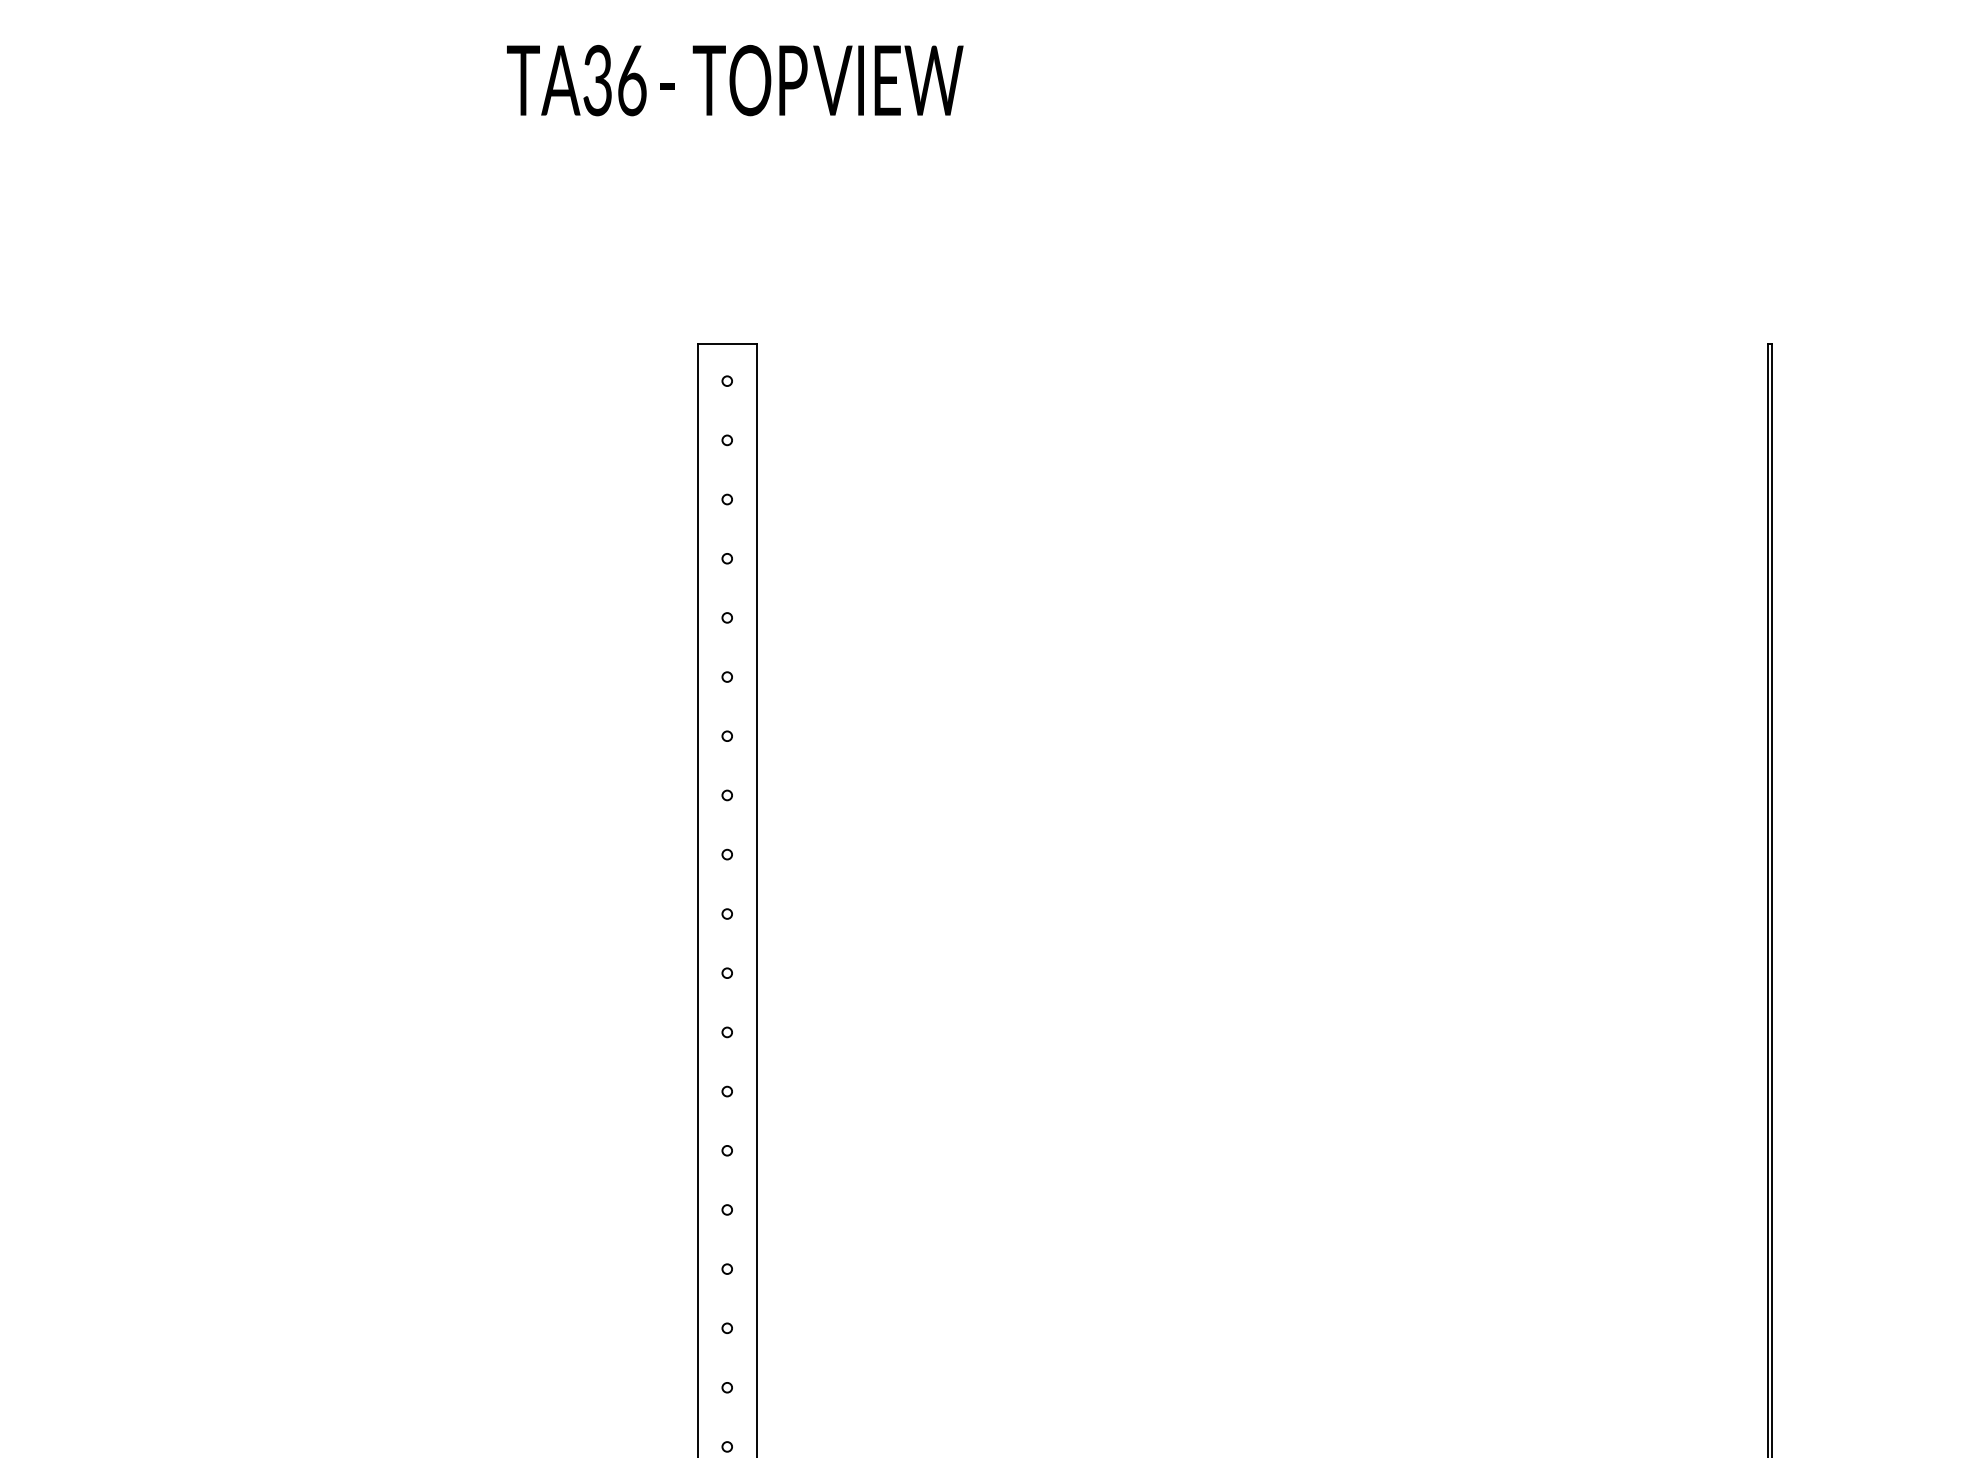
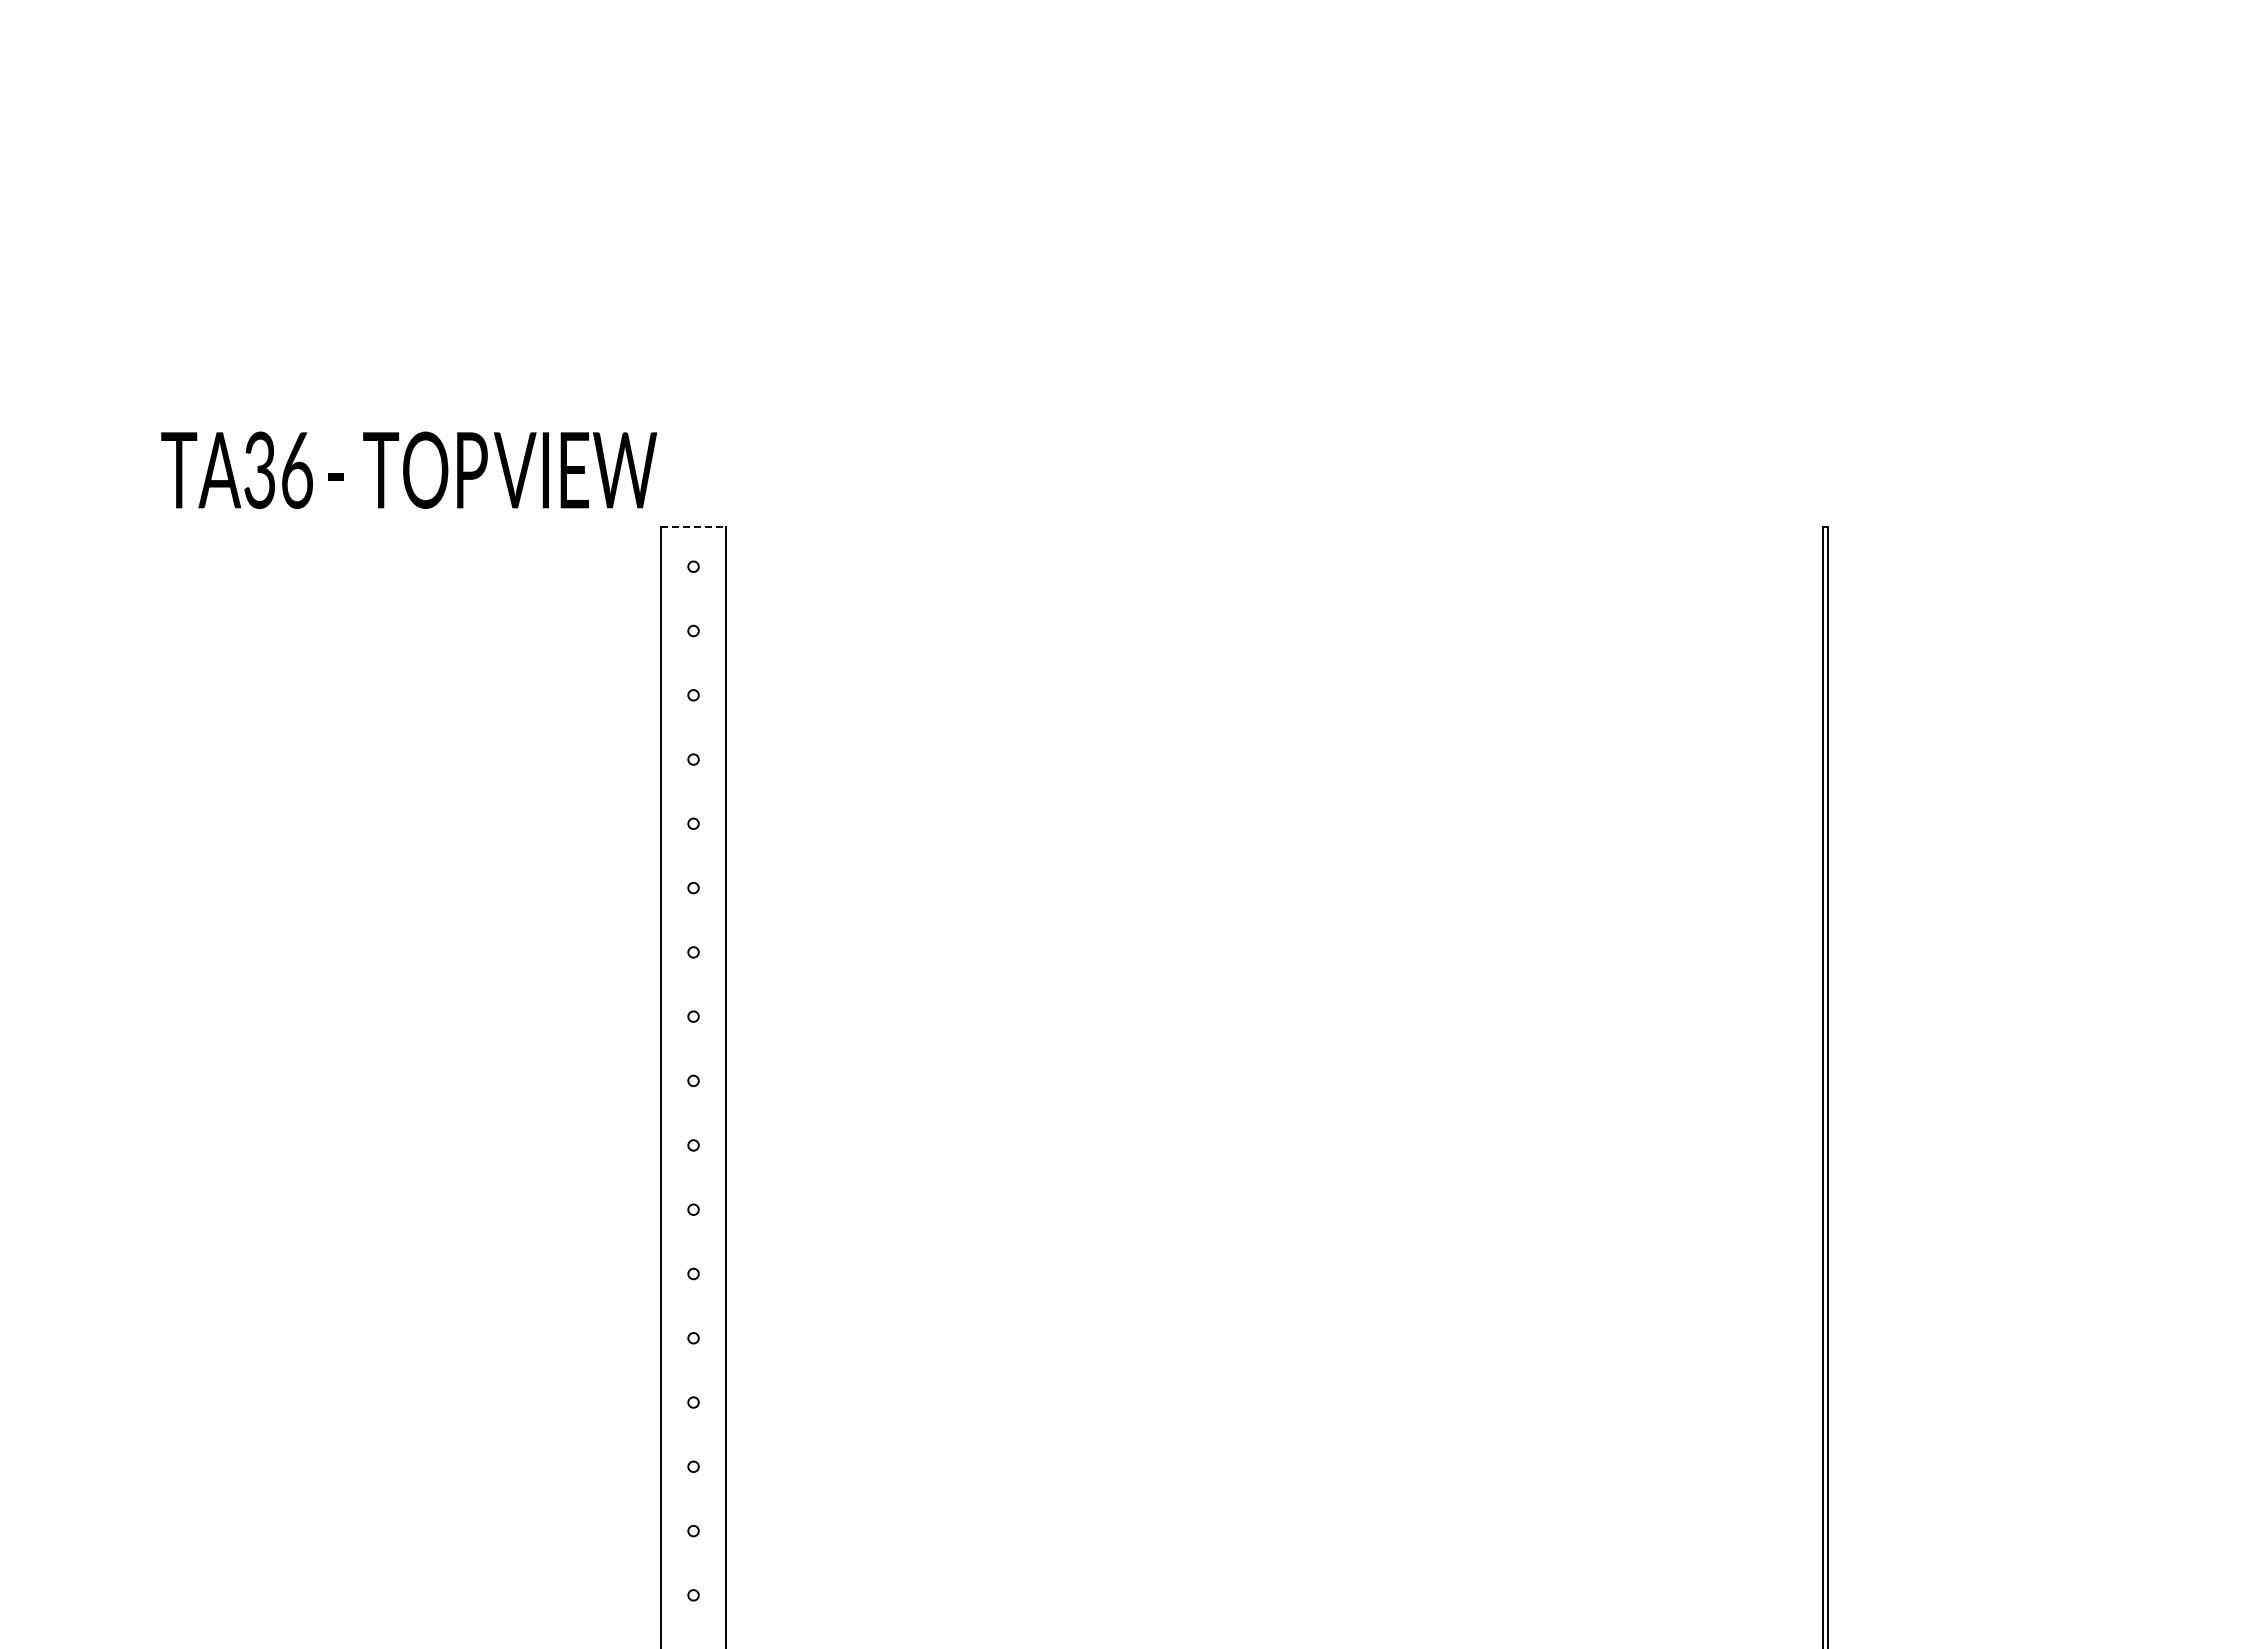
text: (735, 79) -> (409, 469), moved
line: (728, 344) -> (694, 526), solid -> dashed

